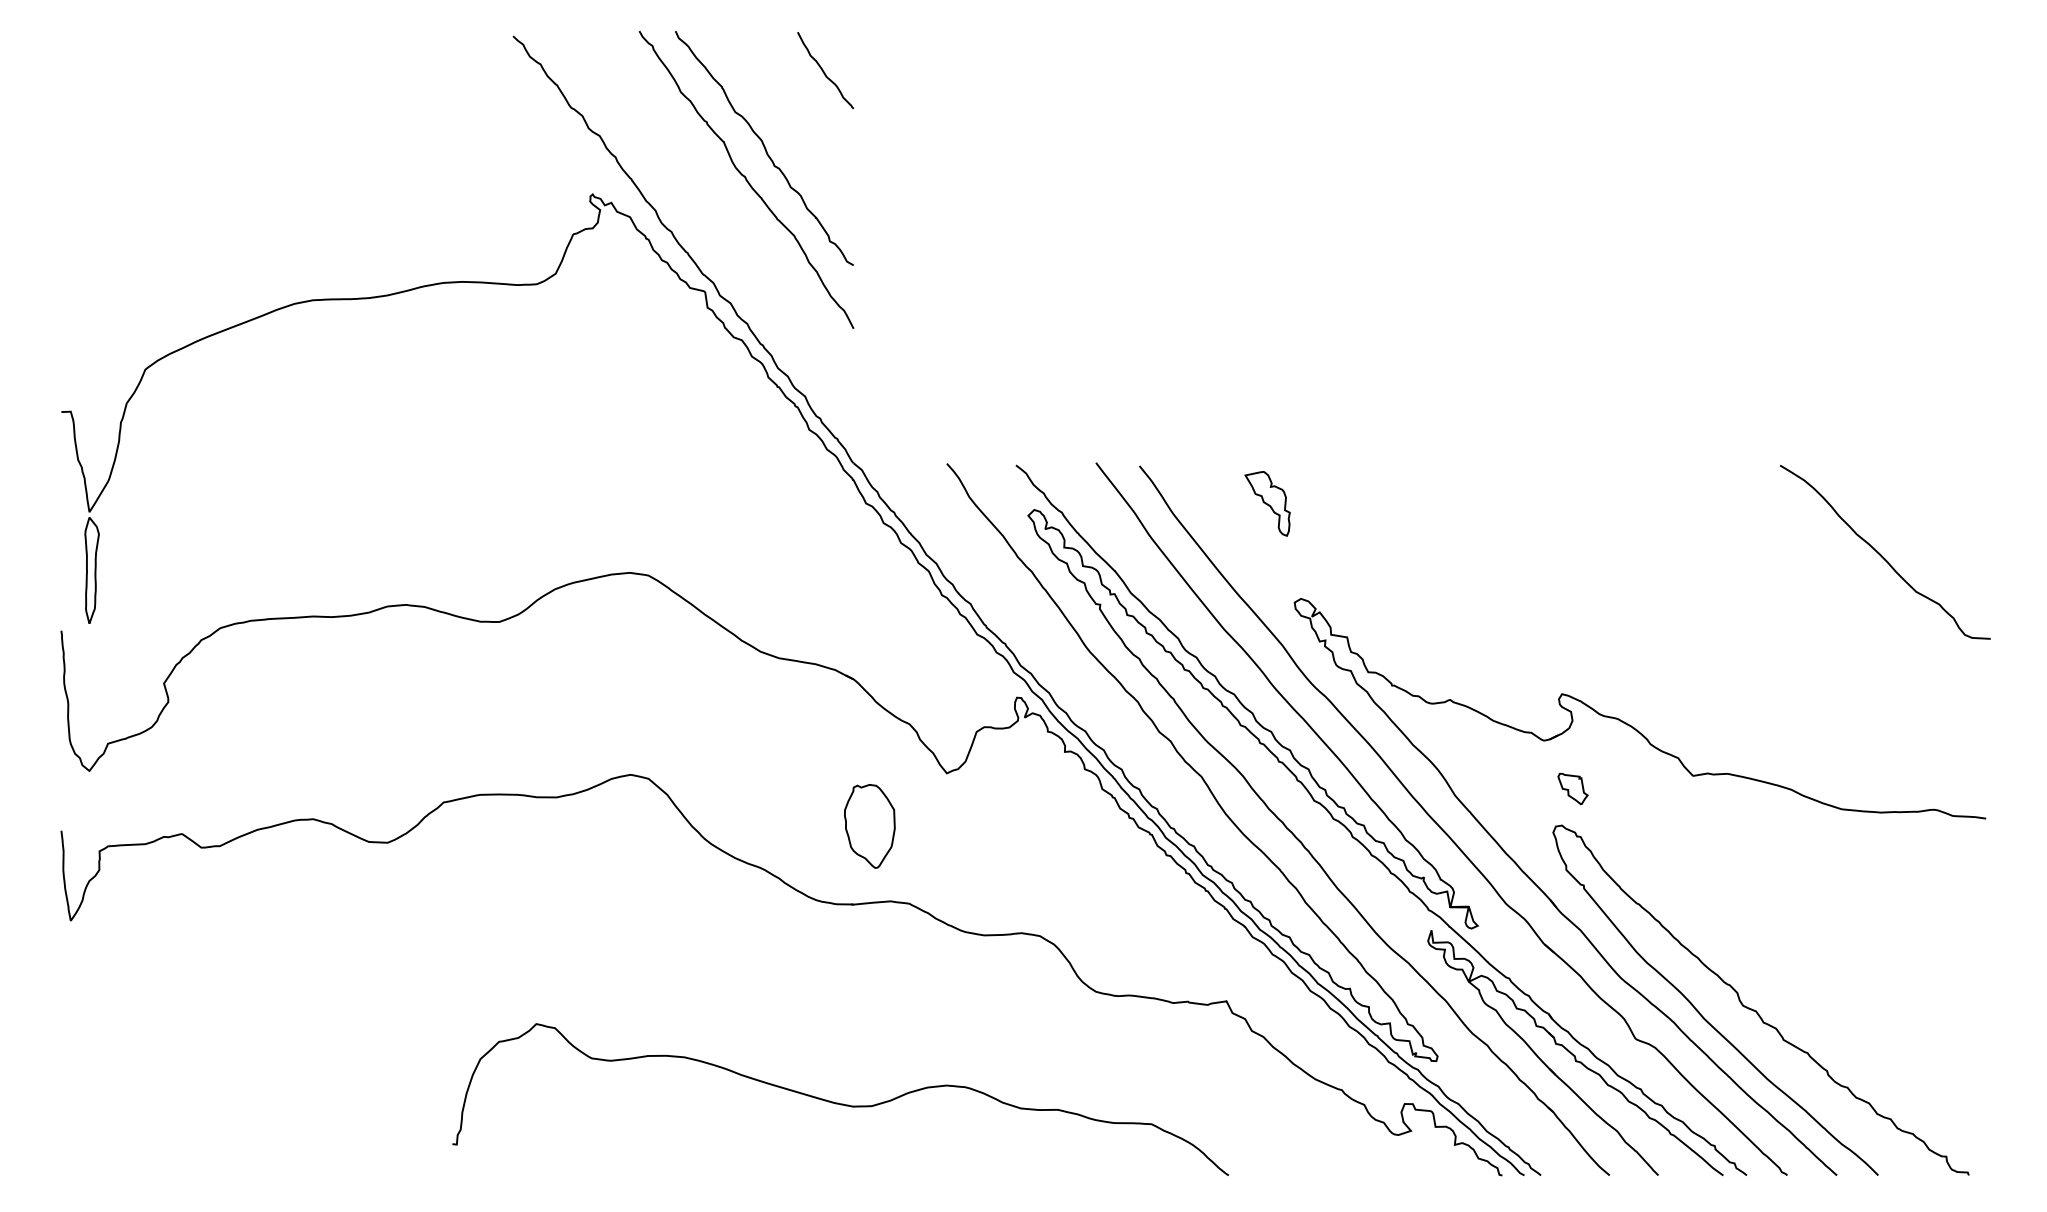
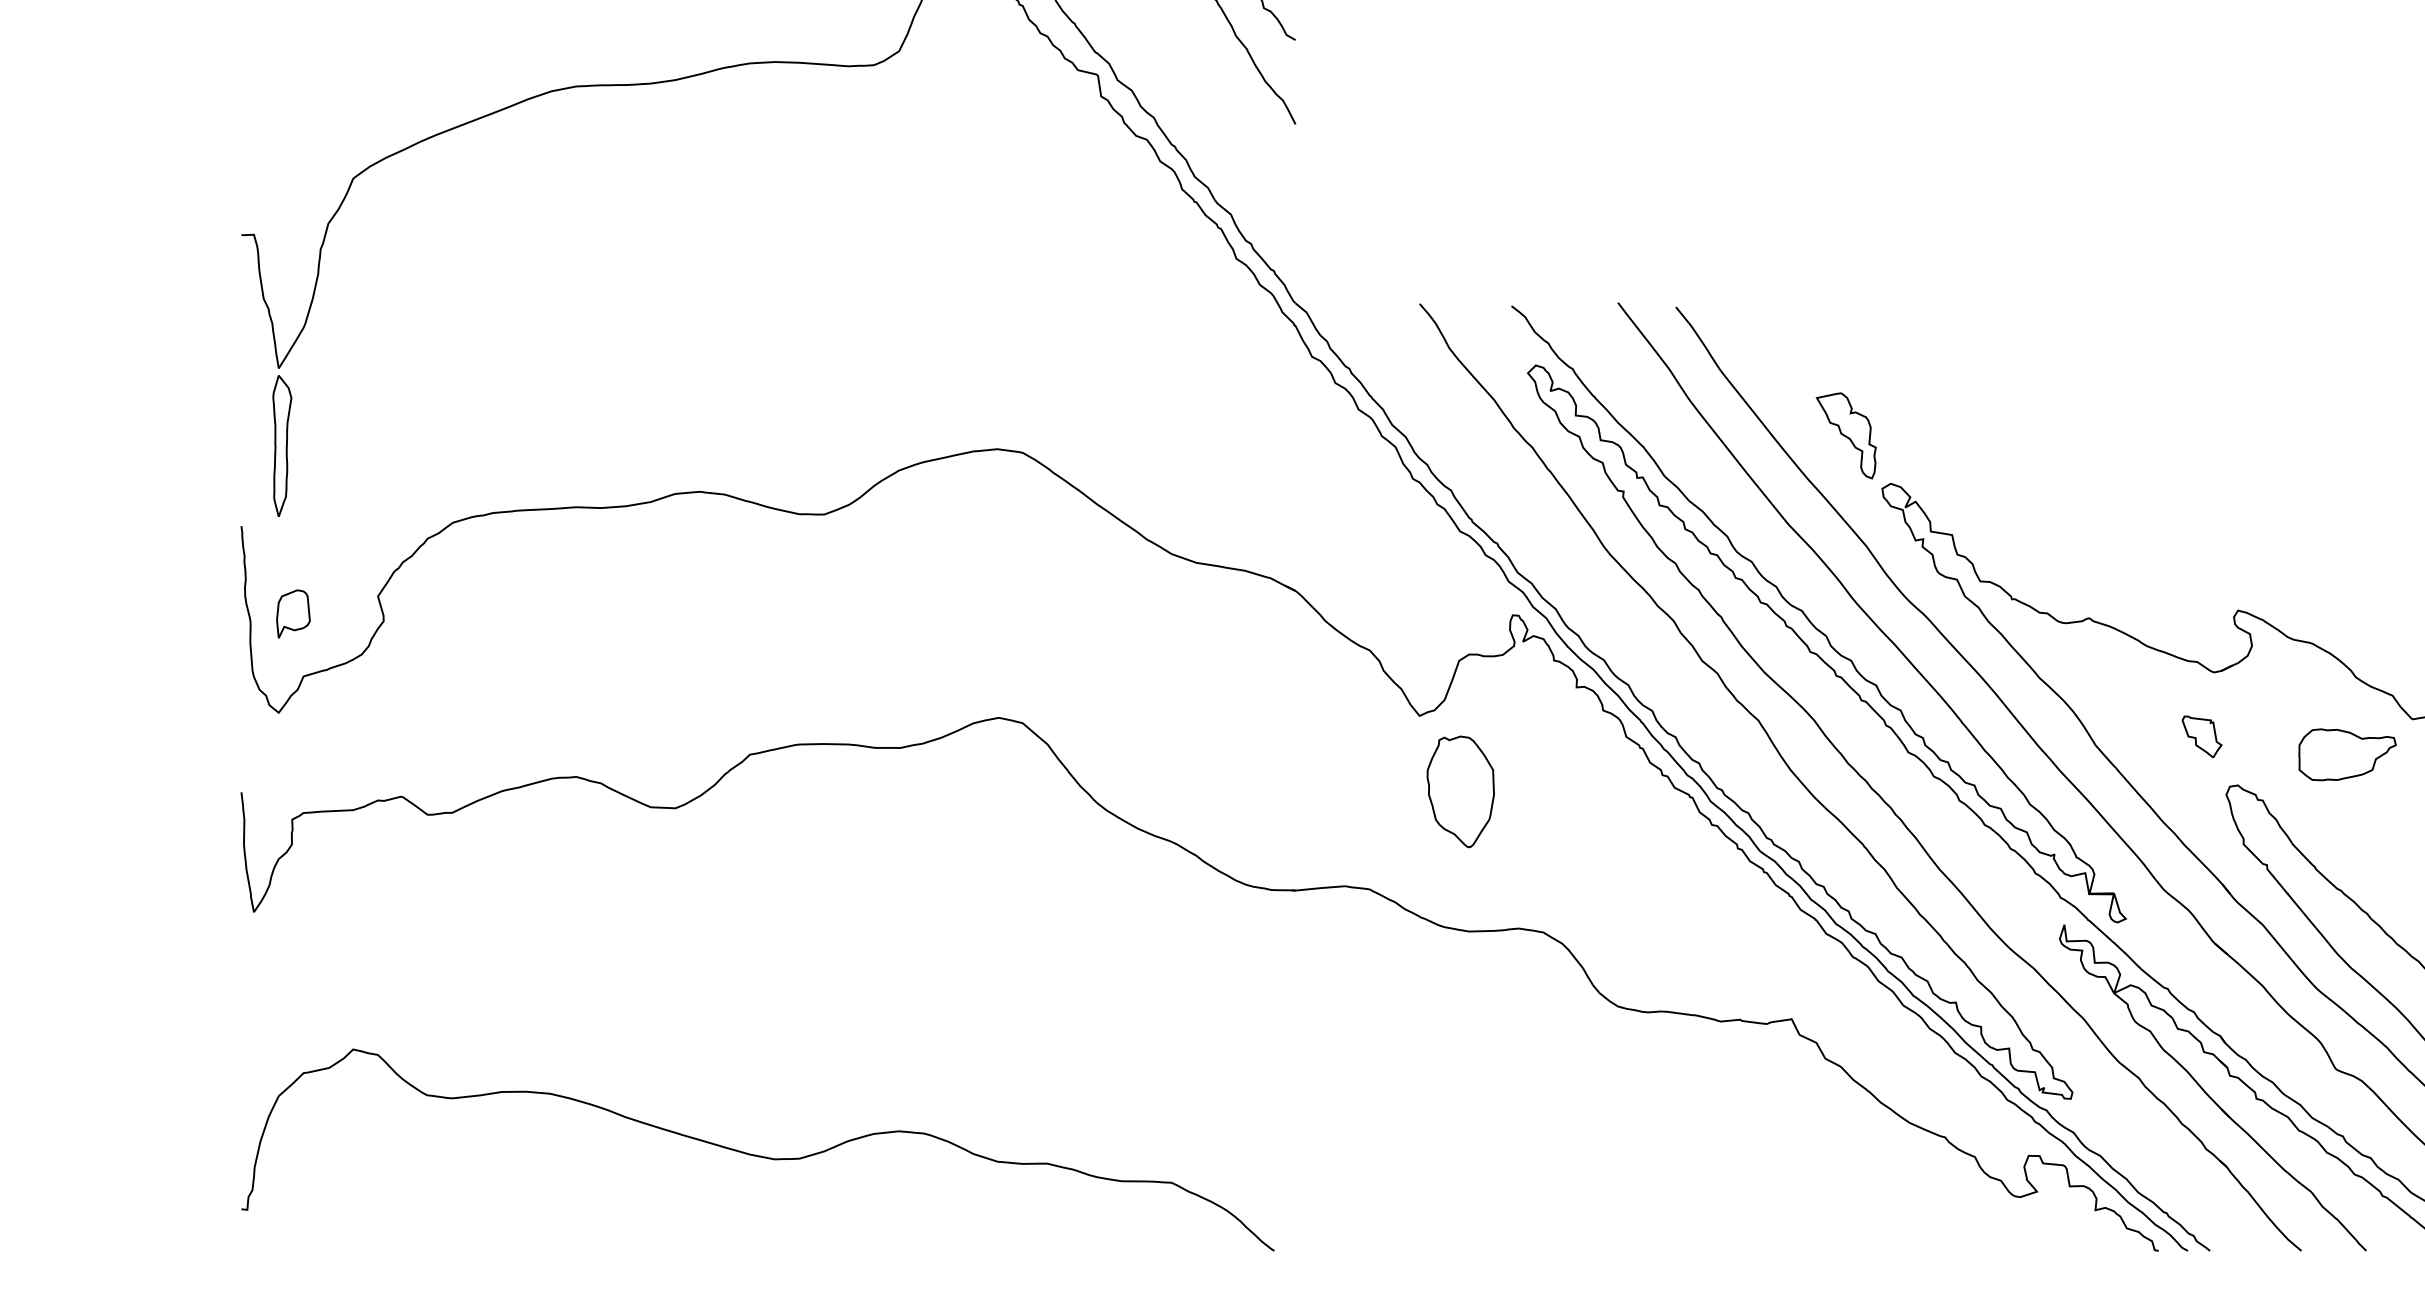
part: (1267, 503) -> (1846, 435), moved
part: (100, 696) -> (293, 613), added
part: (1572, 788) -> (2201, 736), moved
part: (1644, 802) -> (2347, 754), added
part: (869, 826) -> (1460, 791), moved
curve: (838, 1102) -> (755, 1153), moved

